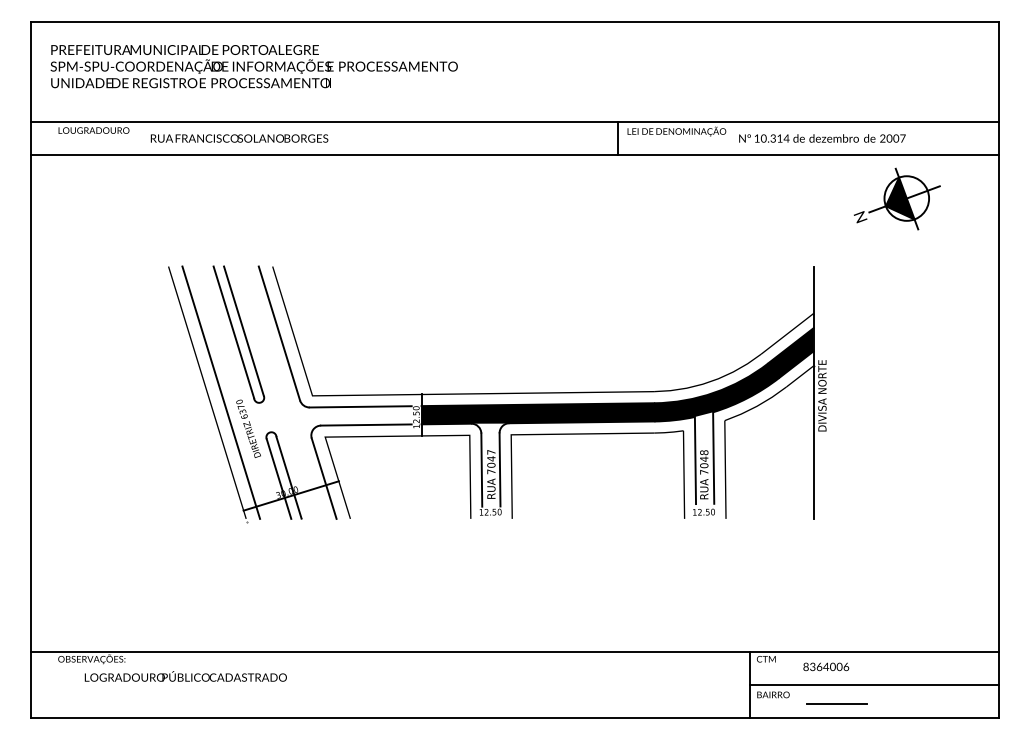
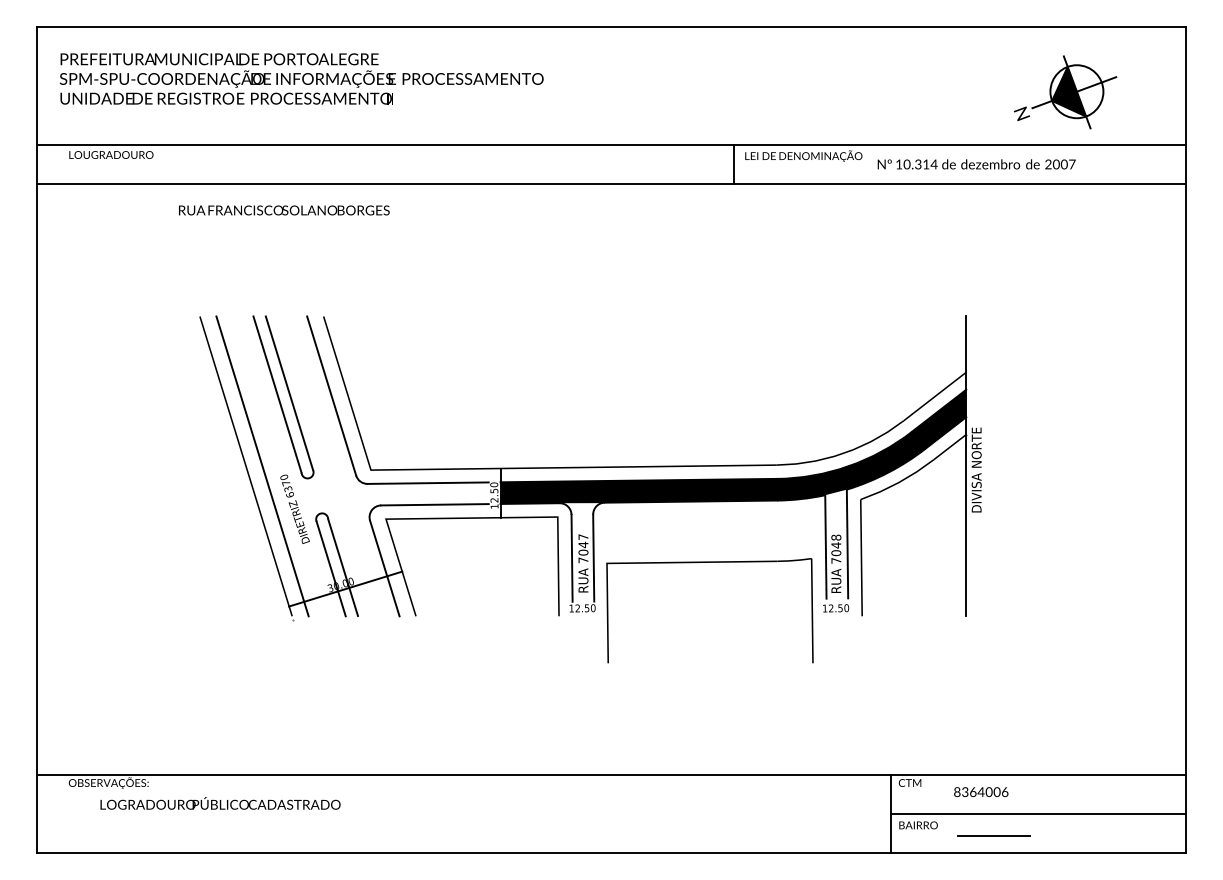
text: (239, 138) -> (284, 210), moved
part: (897, 199) -> (1065, 92), moved
curve: (597, 434) -> (709, 562), moved

